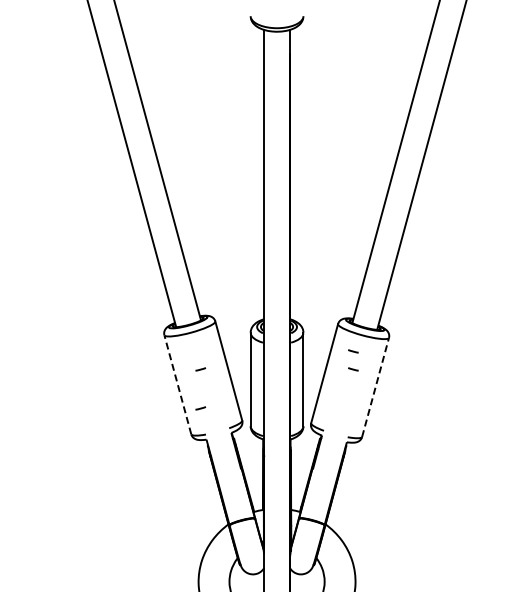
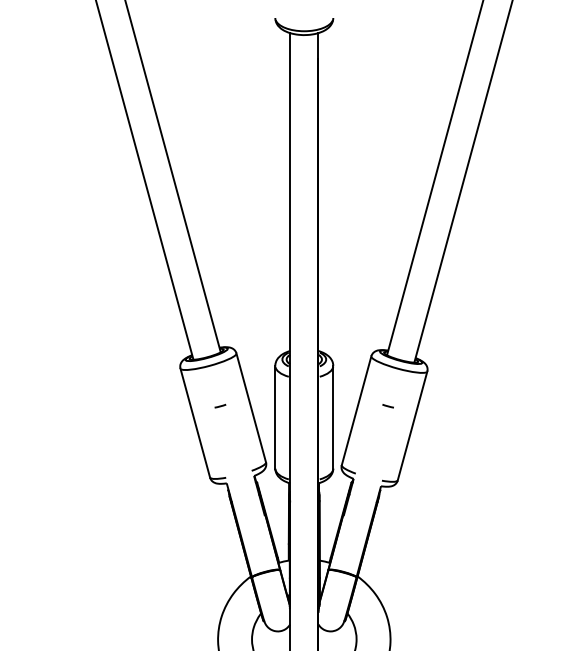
curve: (353, 351) -> (388, 386), removed
line: (177, 384) -> (194, 422), dashed -> solid
line: (375, 386) -> (412, 424), dashed -> solid
curve: (200, 408) -> (220, 449), removed

